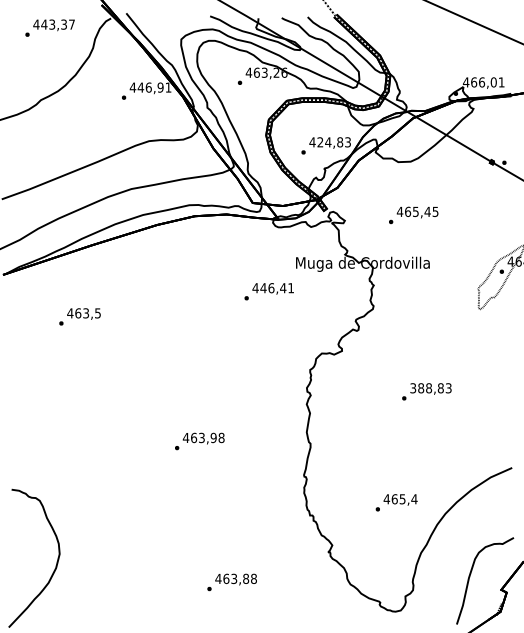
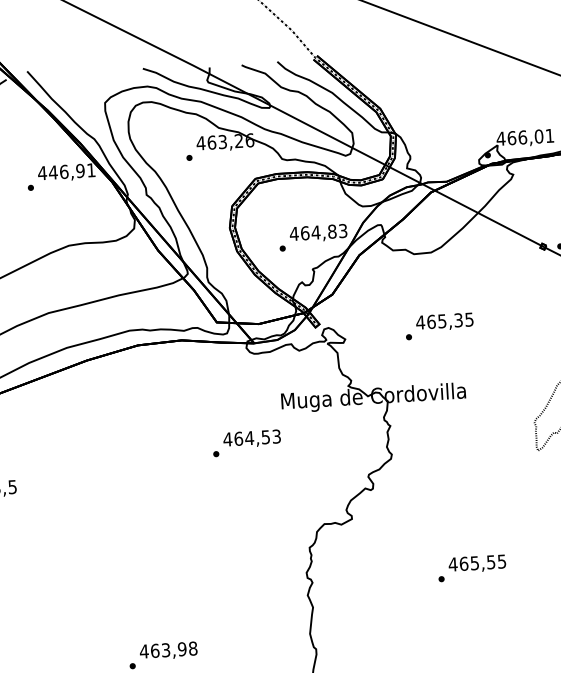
text: (320, 142) -> (305, 233), 424,83 -> 464,83
text: (427, 211) -> (458, 319), 465,45 -> 465,35
text: (277, 288) -> (257, 438), 446,41 -> 464,53
text: (430, 388) -> (476, 563), 388,83 -> 465,55

